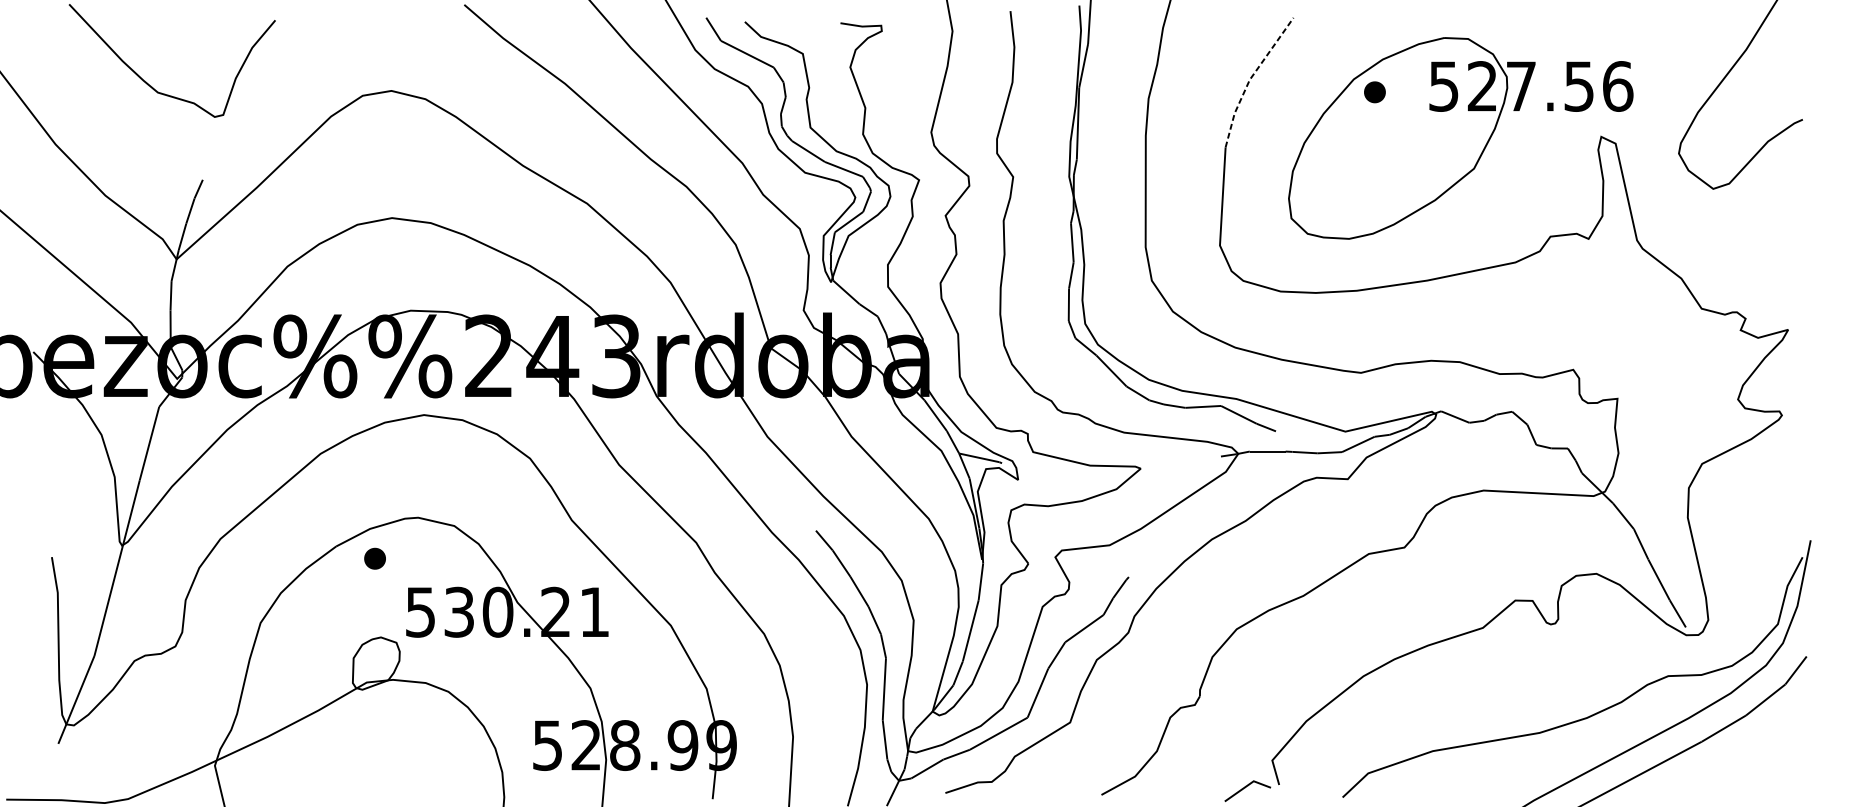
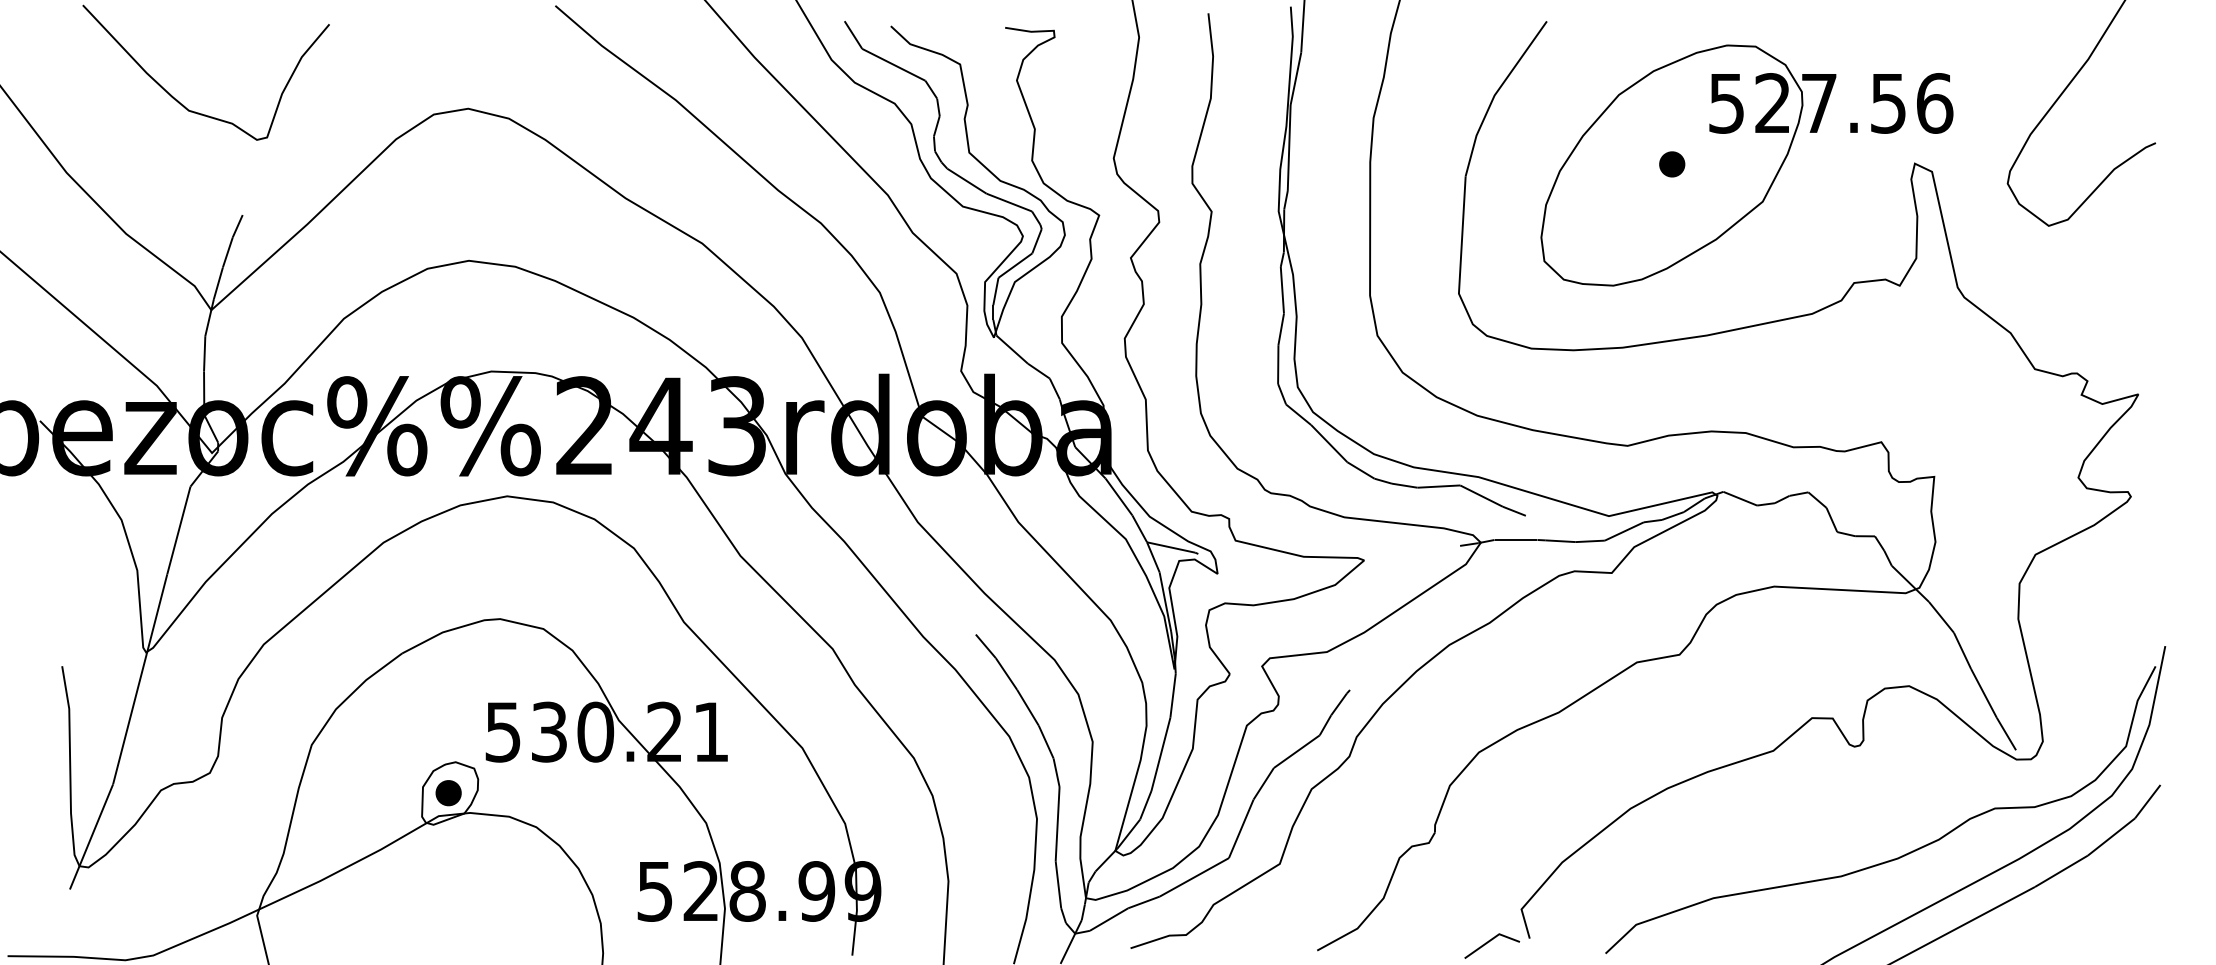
line: (1250, 79) -> (1495, 94), dashed -> solid
part: (1375, 92) -> (1672, 164), moved
part: (374, 559) -> (448, 793), moved

